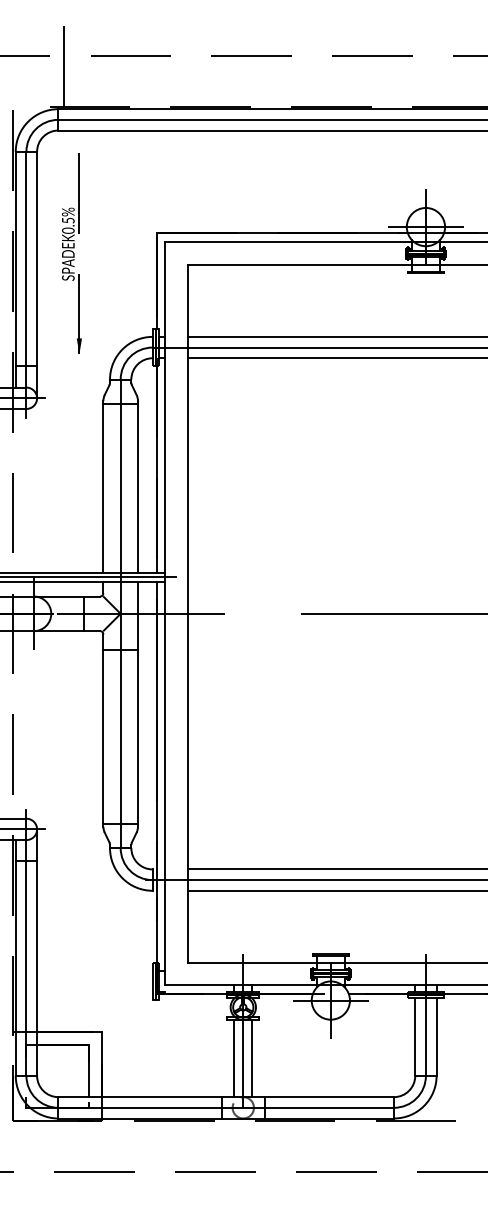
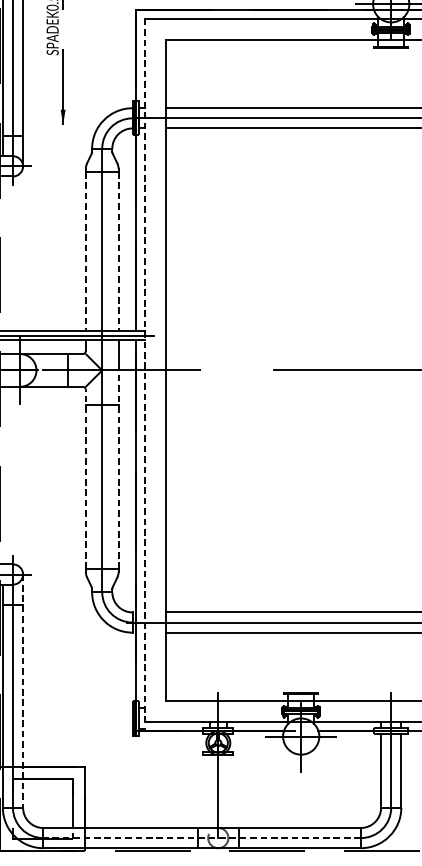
line: (103, 488) -> (85, 251), solid -> dashed
line: (137, 488) -> (118, 251), solid -> dashed
line: (165, 613) -> (144, 370), solid -> dashed
line: (137, 718) -> (118, 469), solid -> dashed
line: (103, 728) -> (85, 478), solid -> dashed
line: (37, 953) -> (23, 691), solid -> dashed
line: (234, 1058) -> (209, 791), removed
line: (252, 1058) -> (227, 791), removed
line: (226, 1107) -> (202, 837), solid -> dashed

